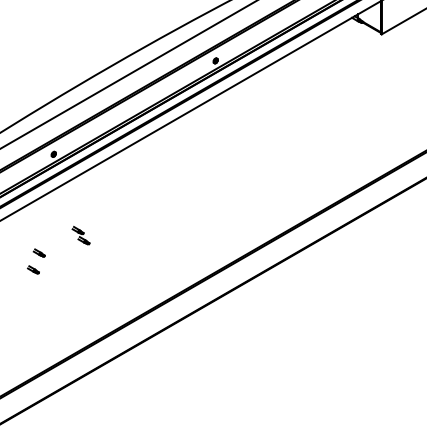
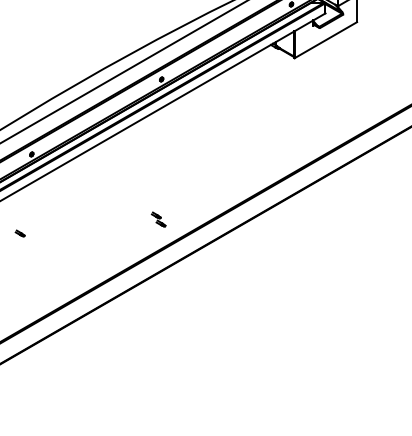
part: (80, 235) -> (158, 219), moved
part: (33, 269) -> (15, 246), removed

